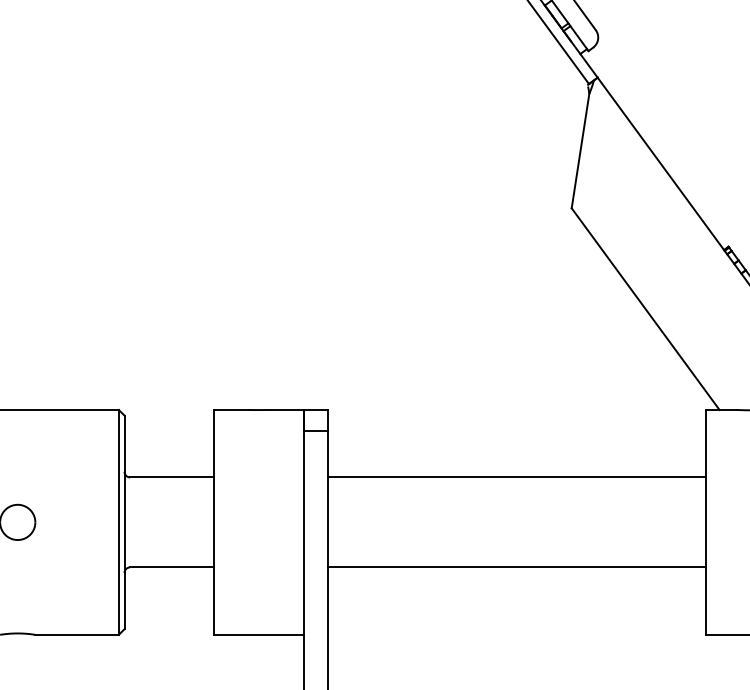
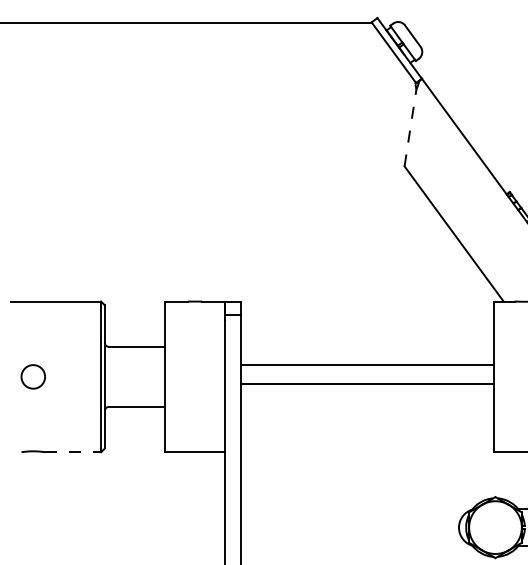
line: (580, 151) -> (410, 128), solid -> dashed
line: (516, 477) -> (367, 364), moved
line: (516, 568) -> (367, 384), moved
line: (77, 635) -> (73, 452), solid -> dashed

